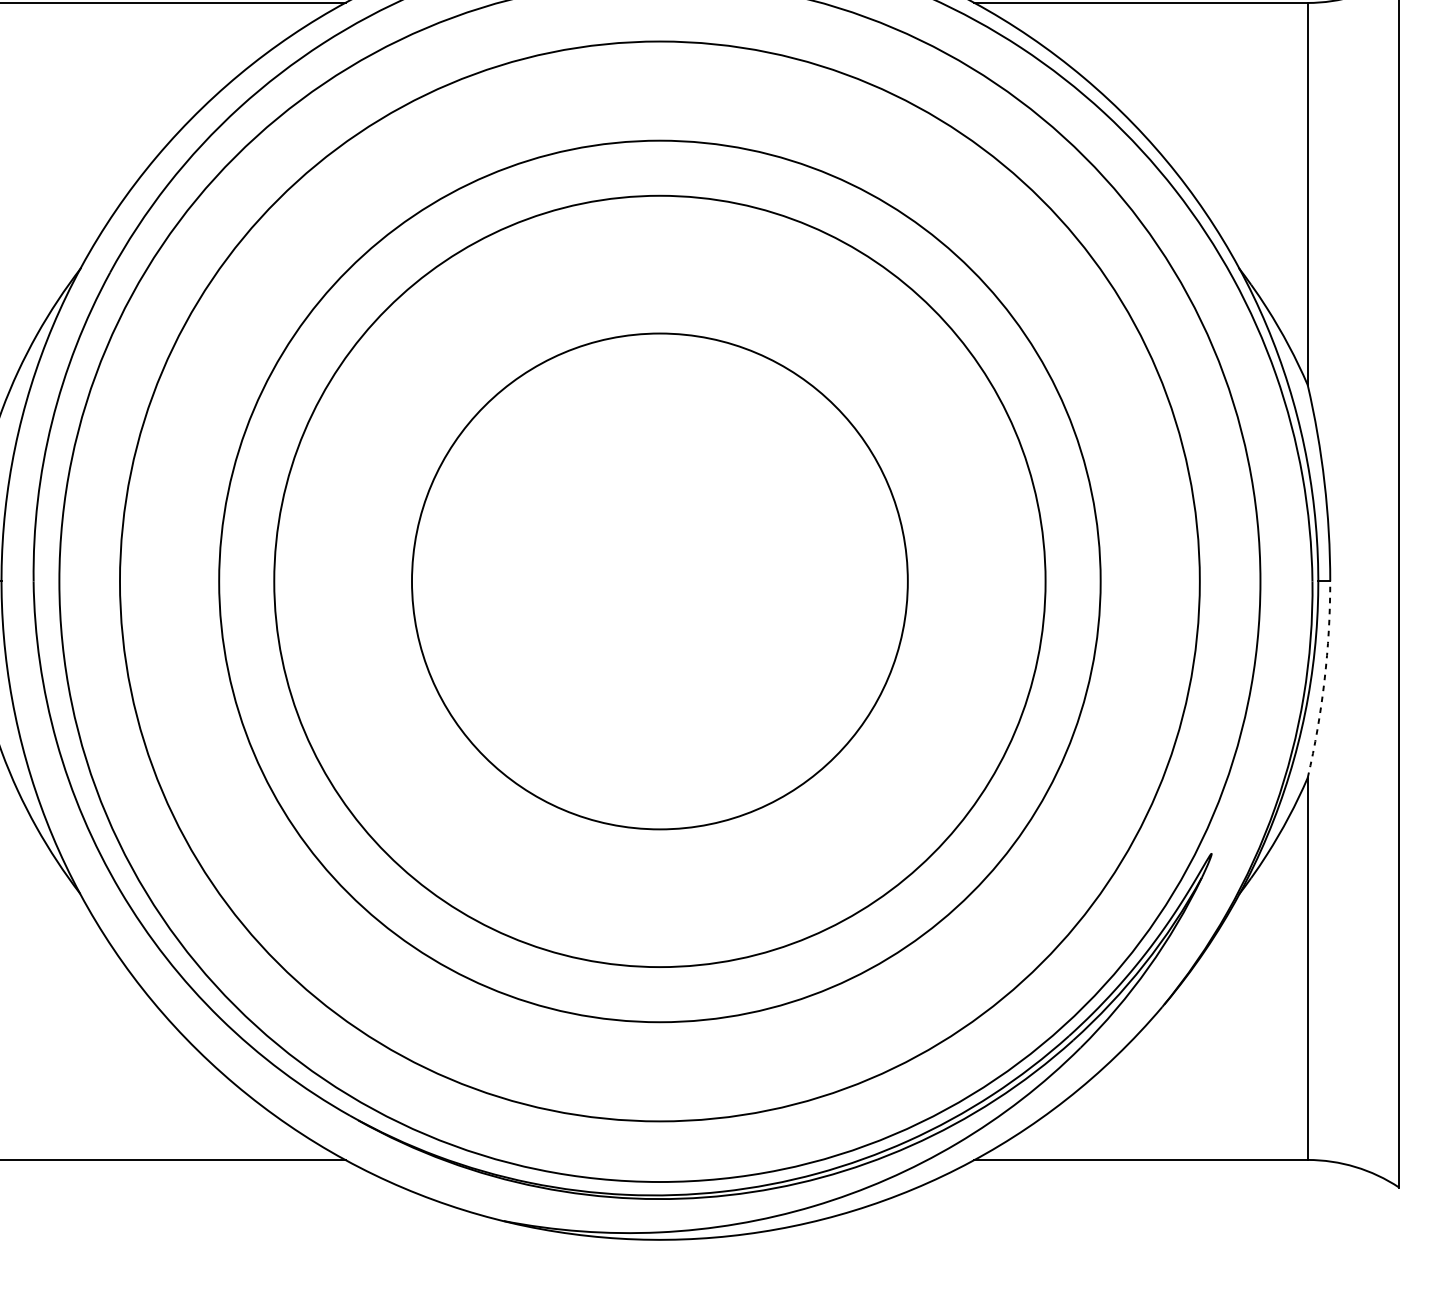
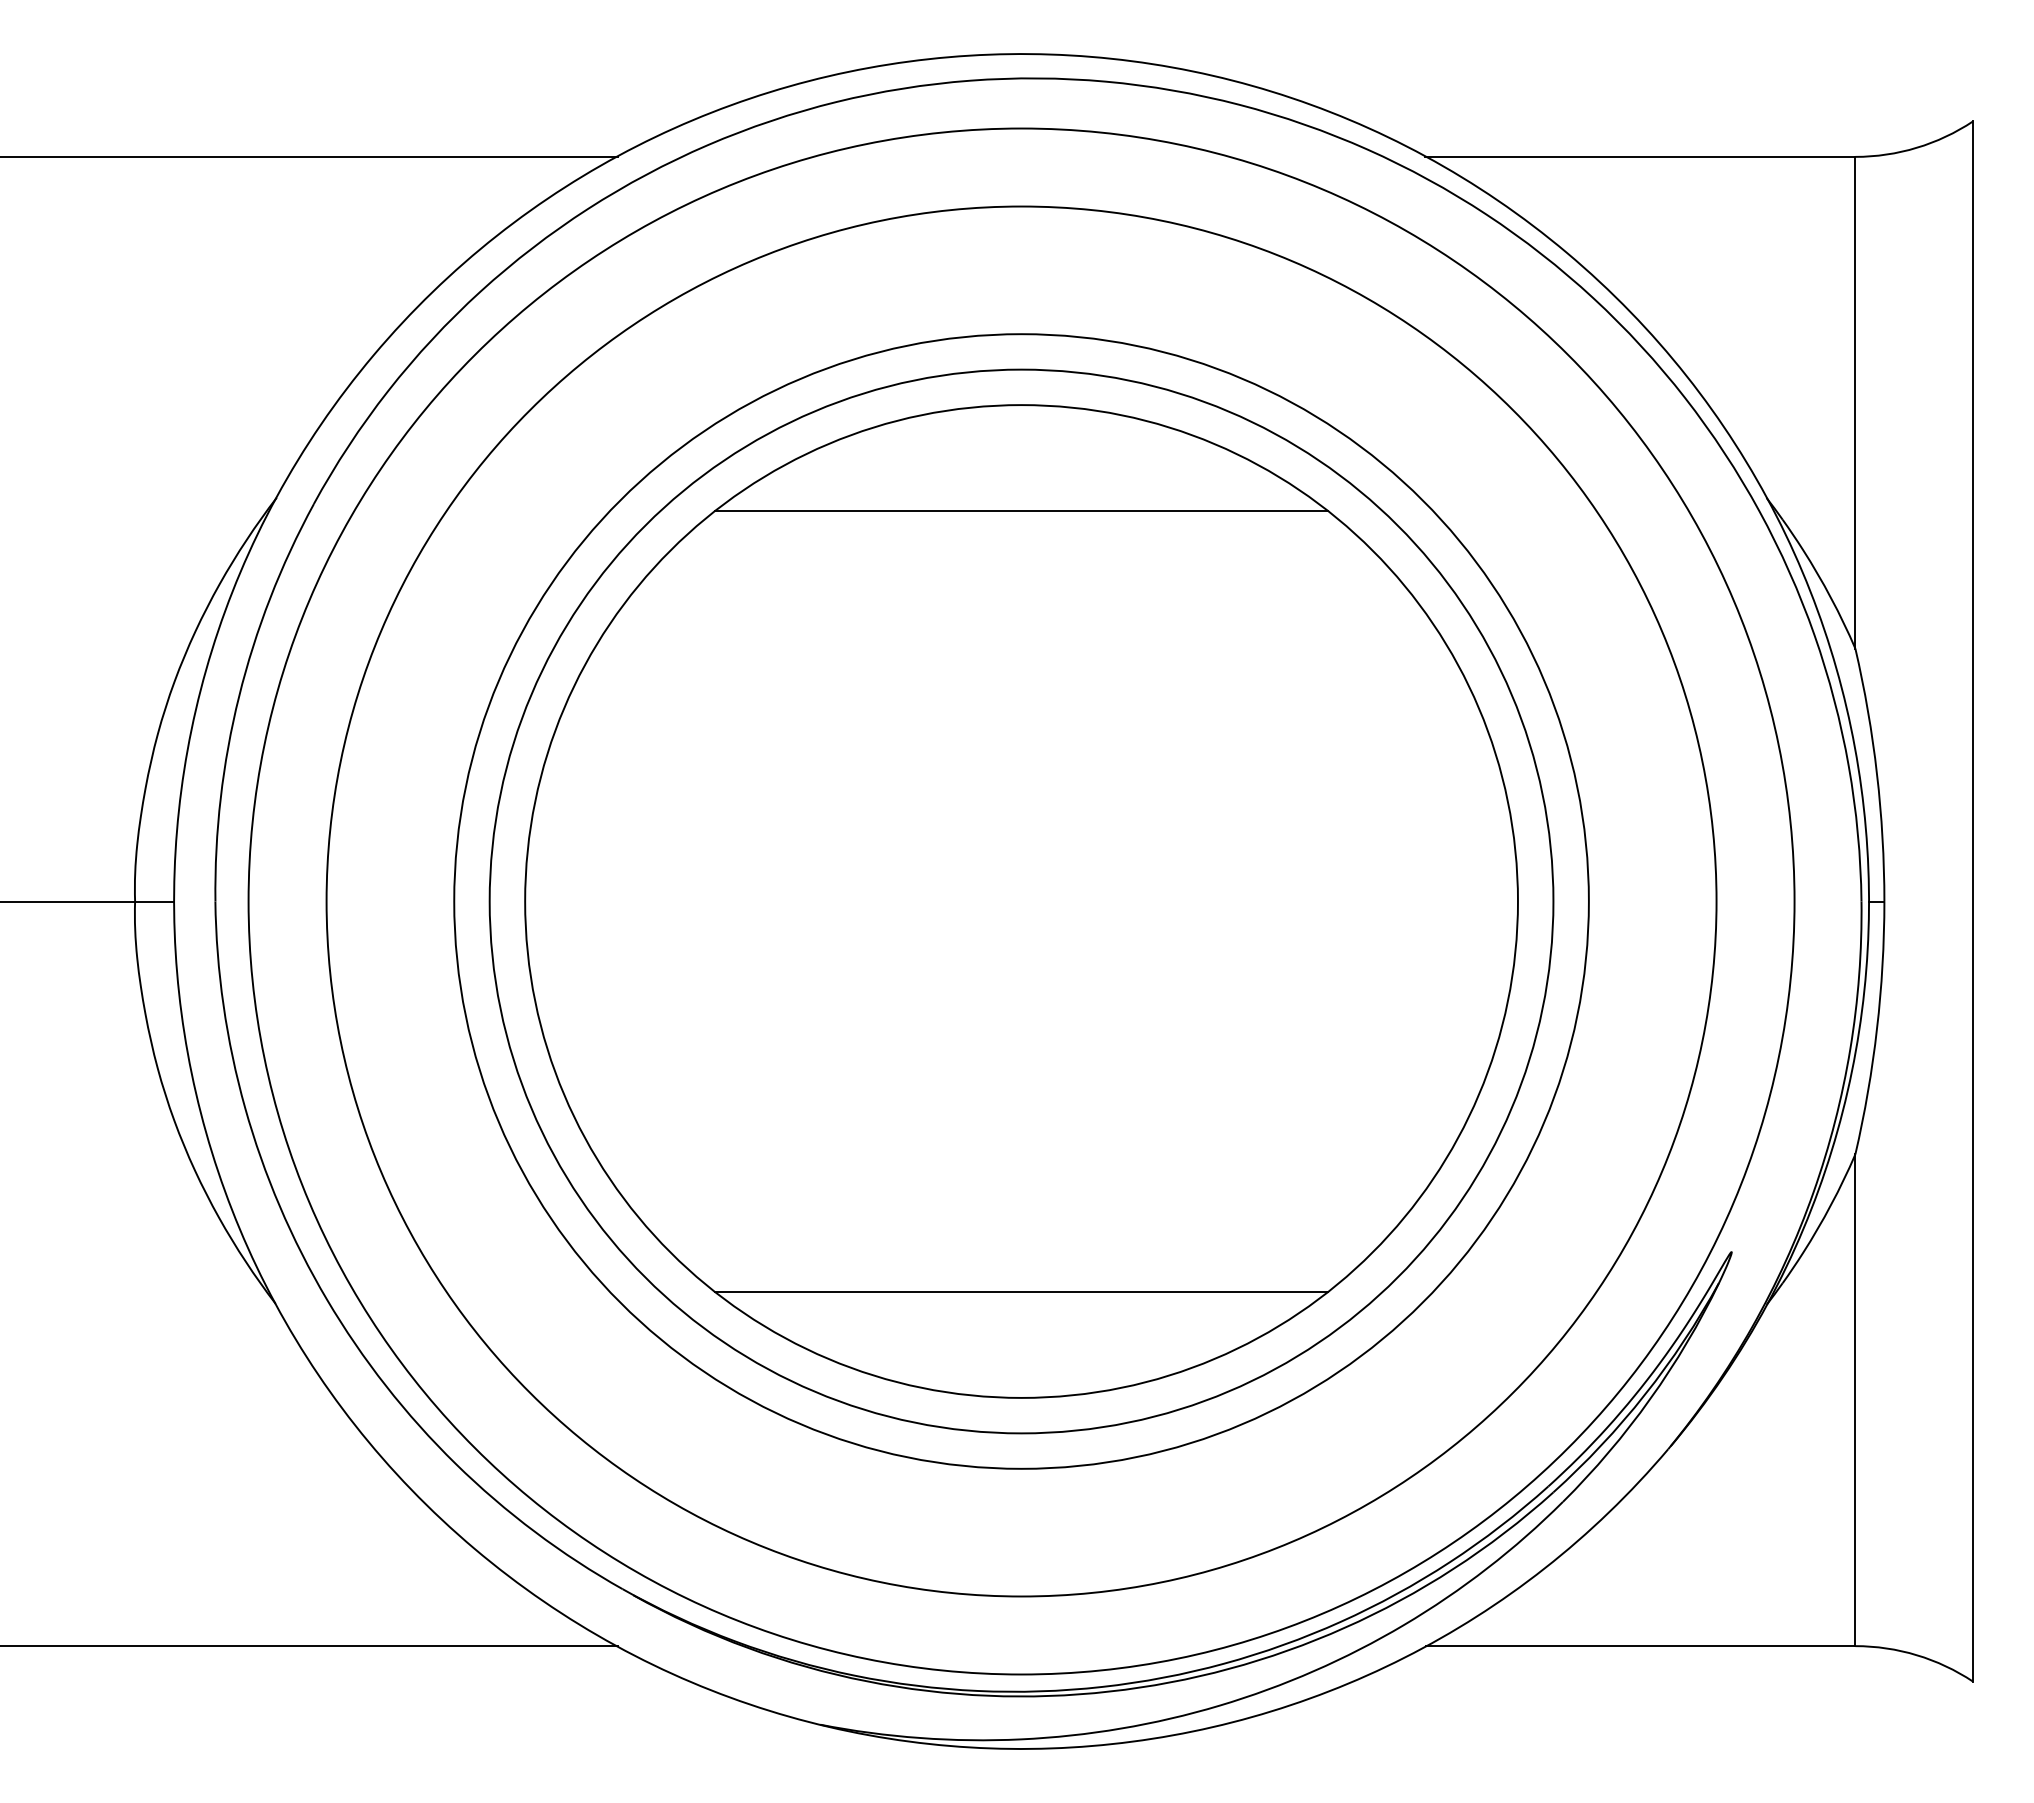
line: (659, 278) -> (1021, 511), added
circle: (659, 581) -> (1021, 901), size x1.67
arc: (1324, 680) -> (1877, 1028), dashed -> solid
line: (659, 884) -> (1021, 1291), added

